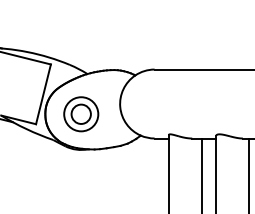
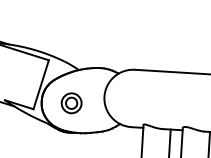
part: (81, 114) -> (71, 103), size x0.7

